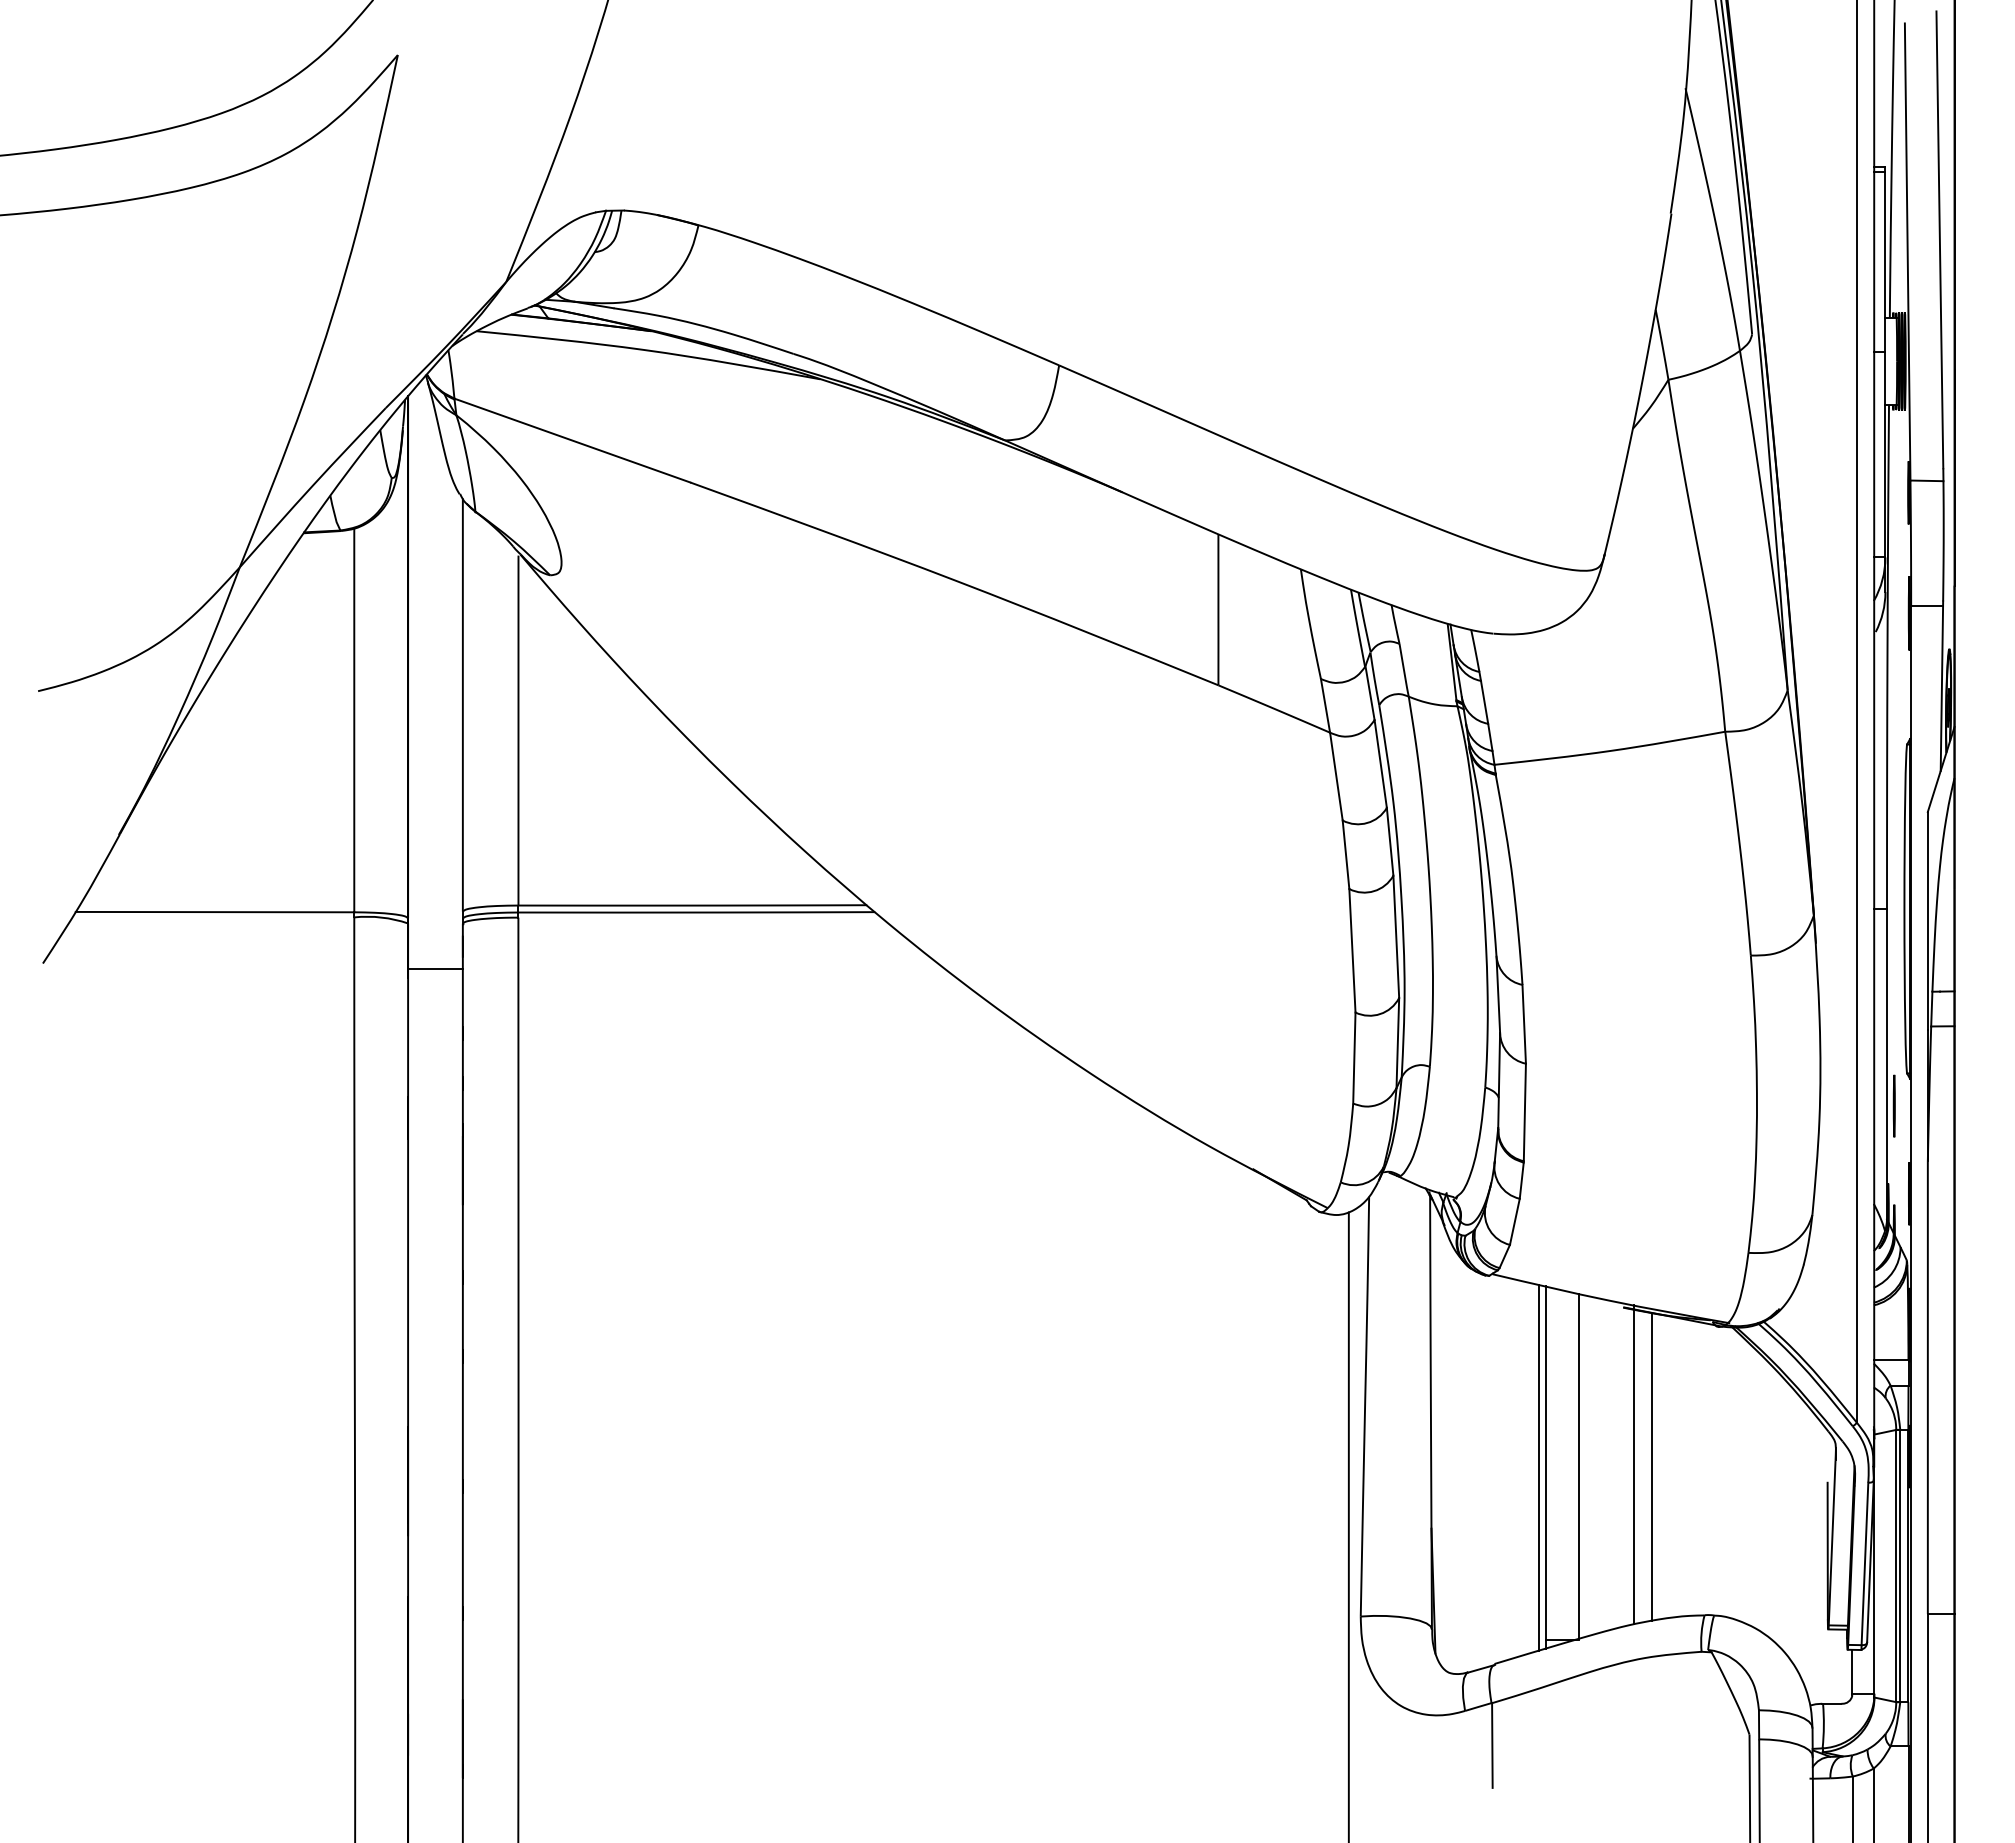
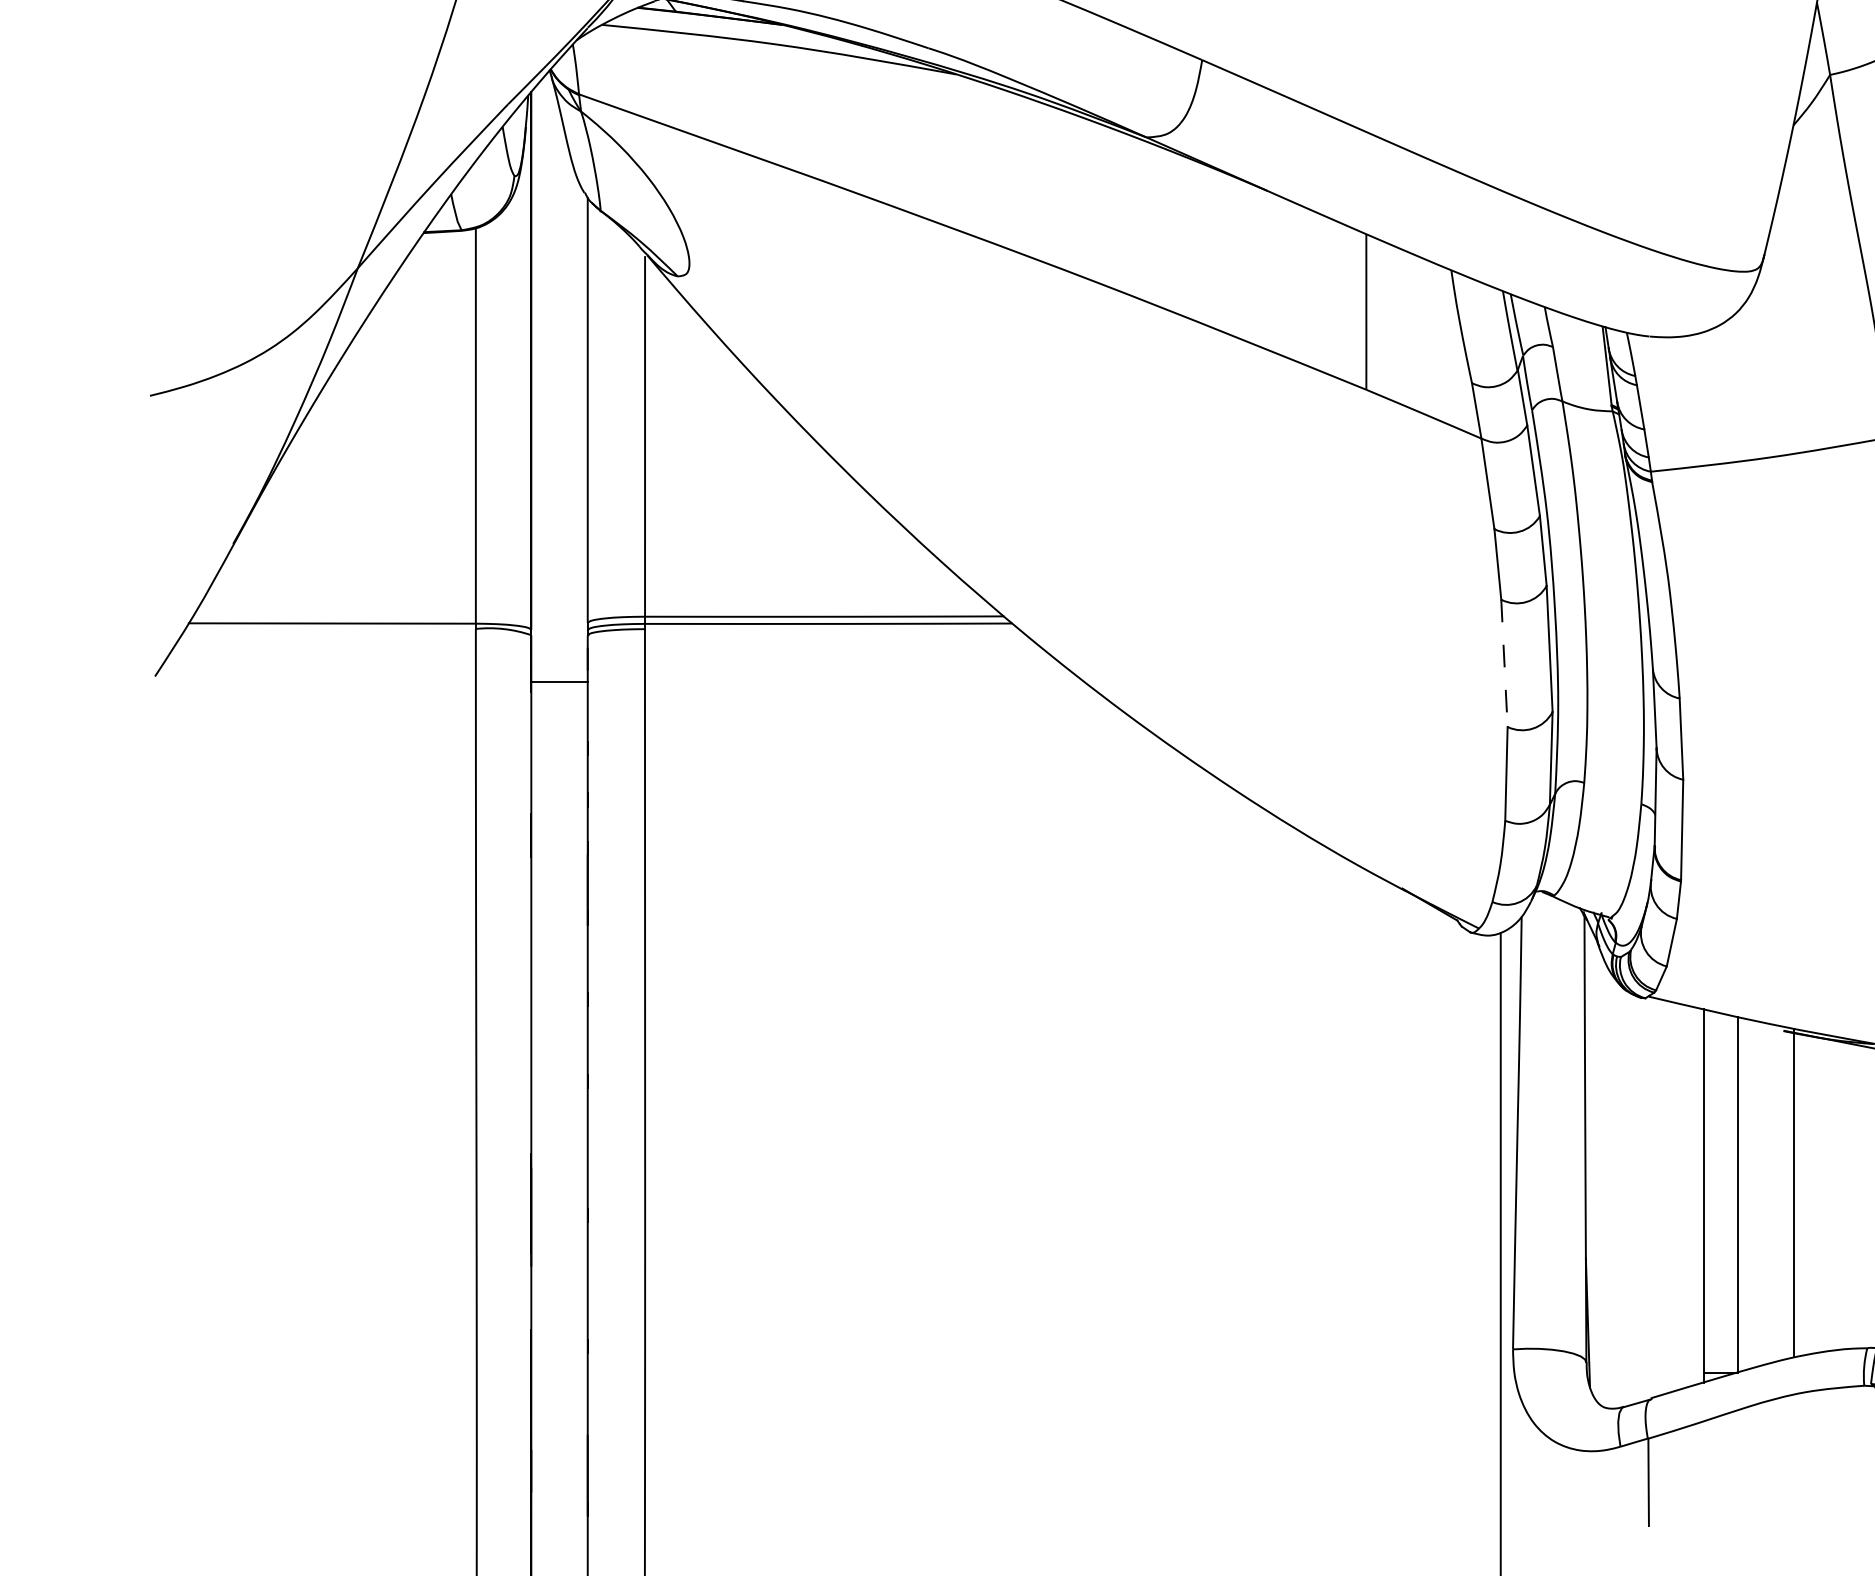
line: (1352, 950) -> (1504, 663), solid -> dashed
line: (1651, 1466) -> (1812, 1194), removed
line: (1538, 1467) -> (1696, 1195), removed

